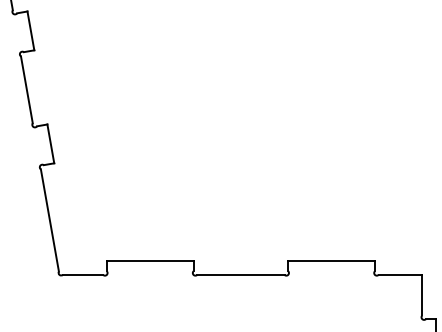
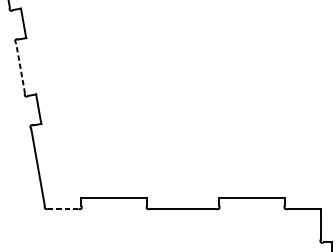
line: (26, 89) -> (20, 67), solid -> dashed
line: (82, 274) -> (62, 208), solid -> dashed

